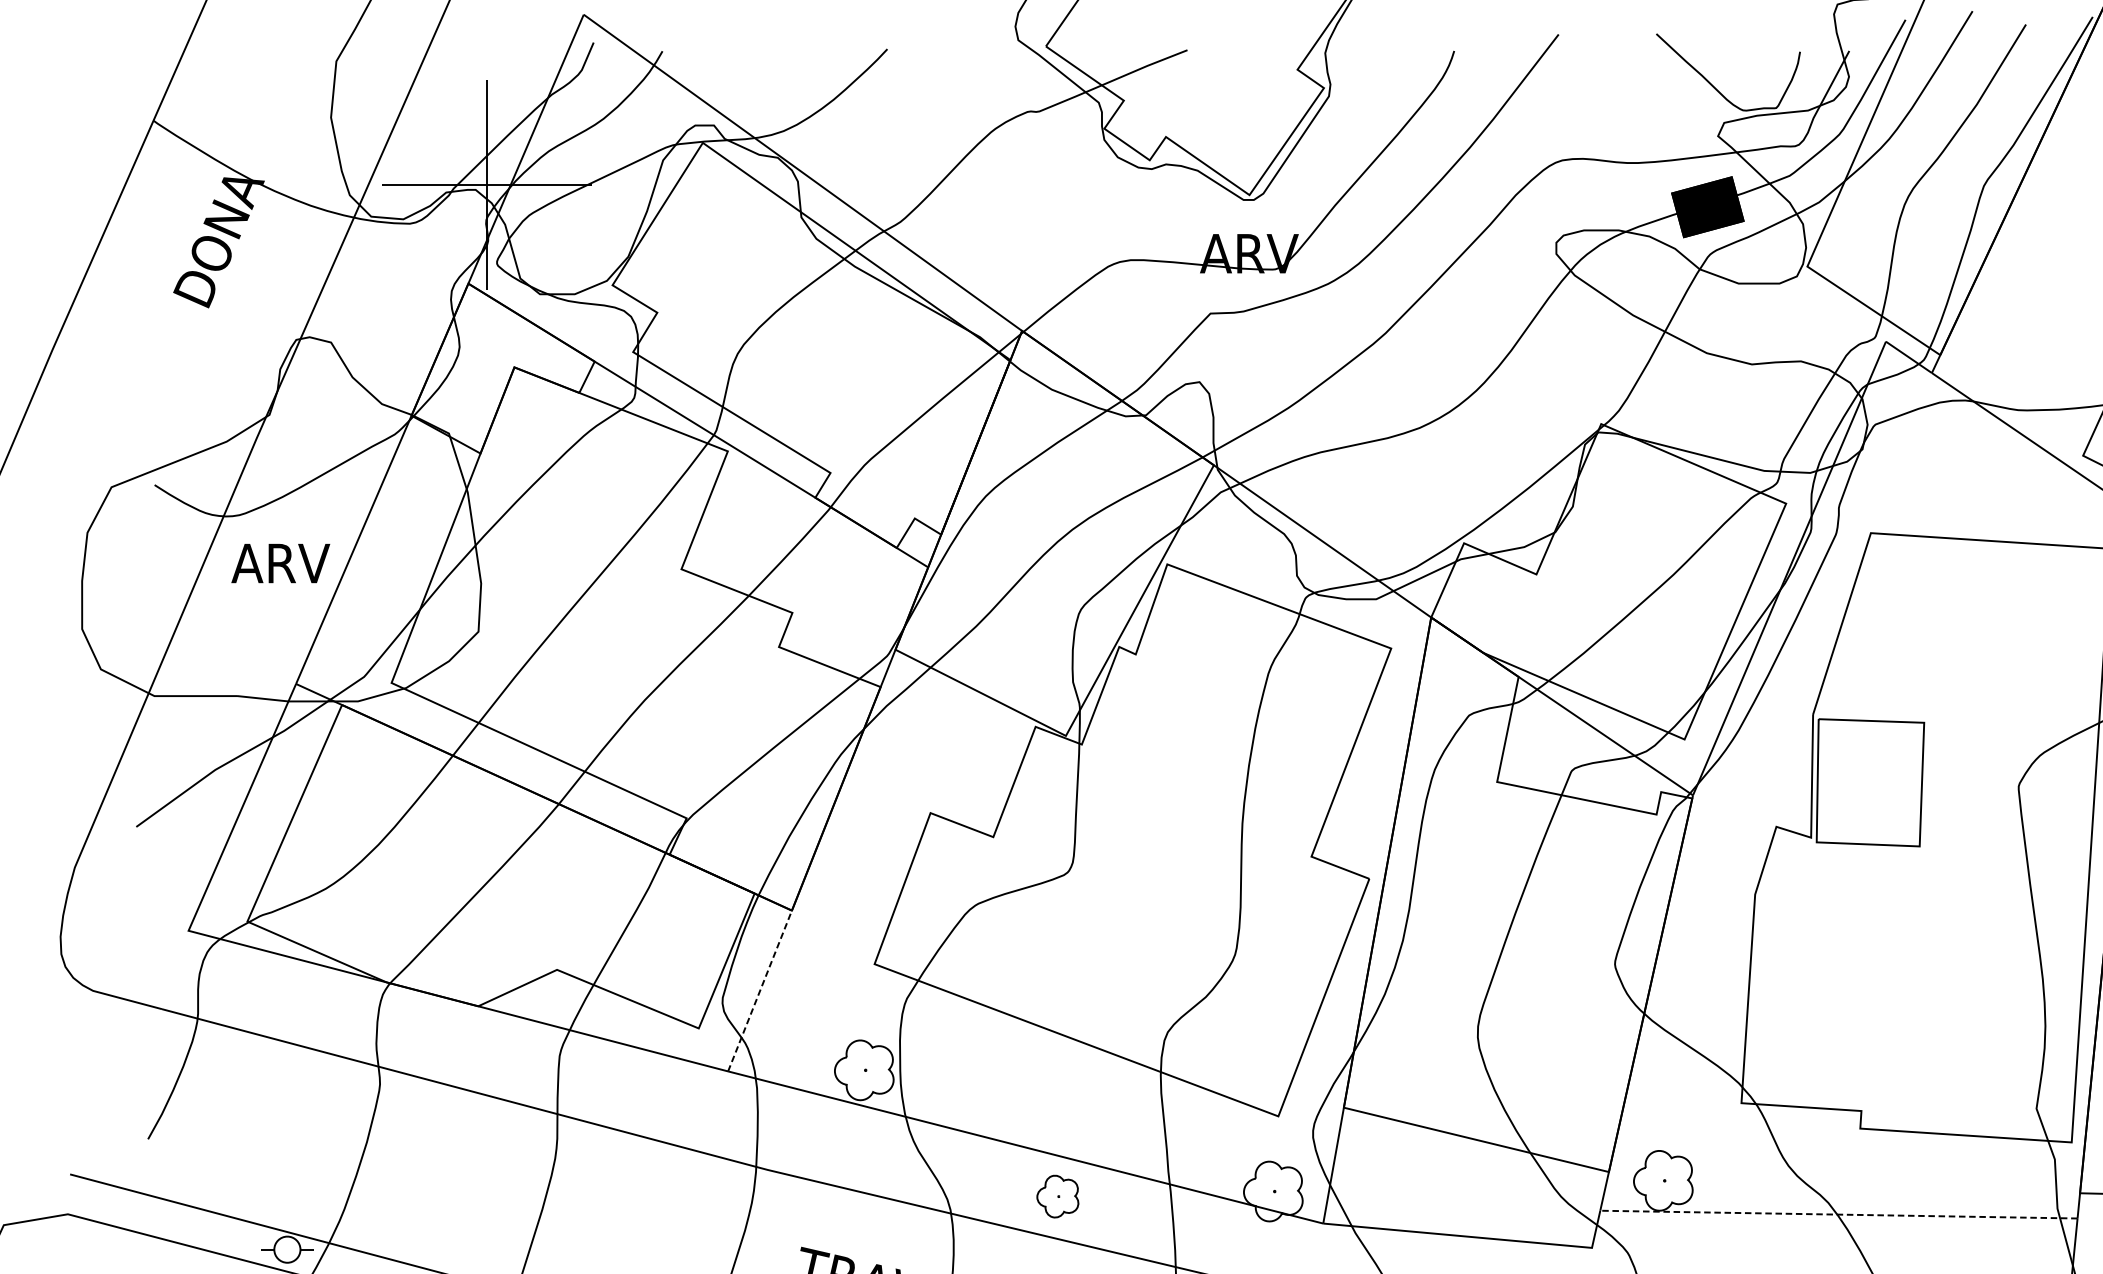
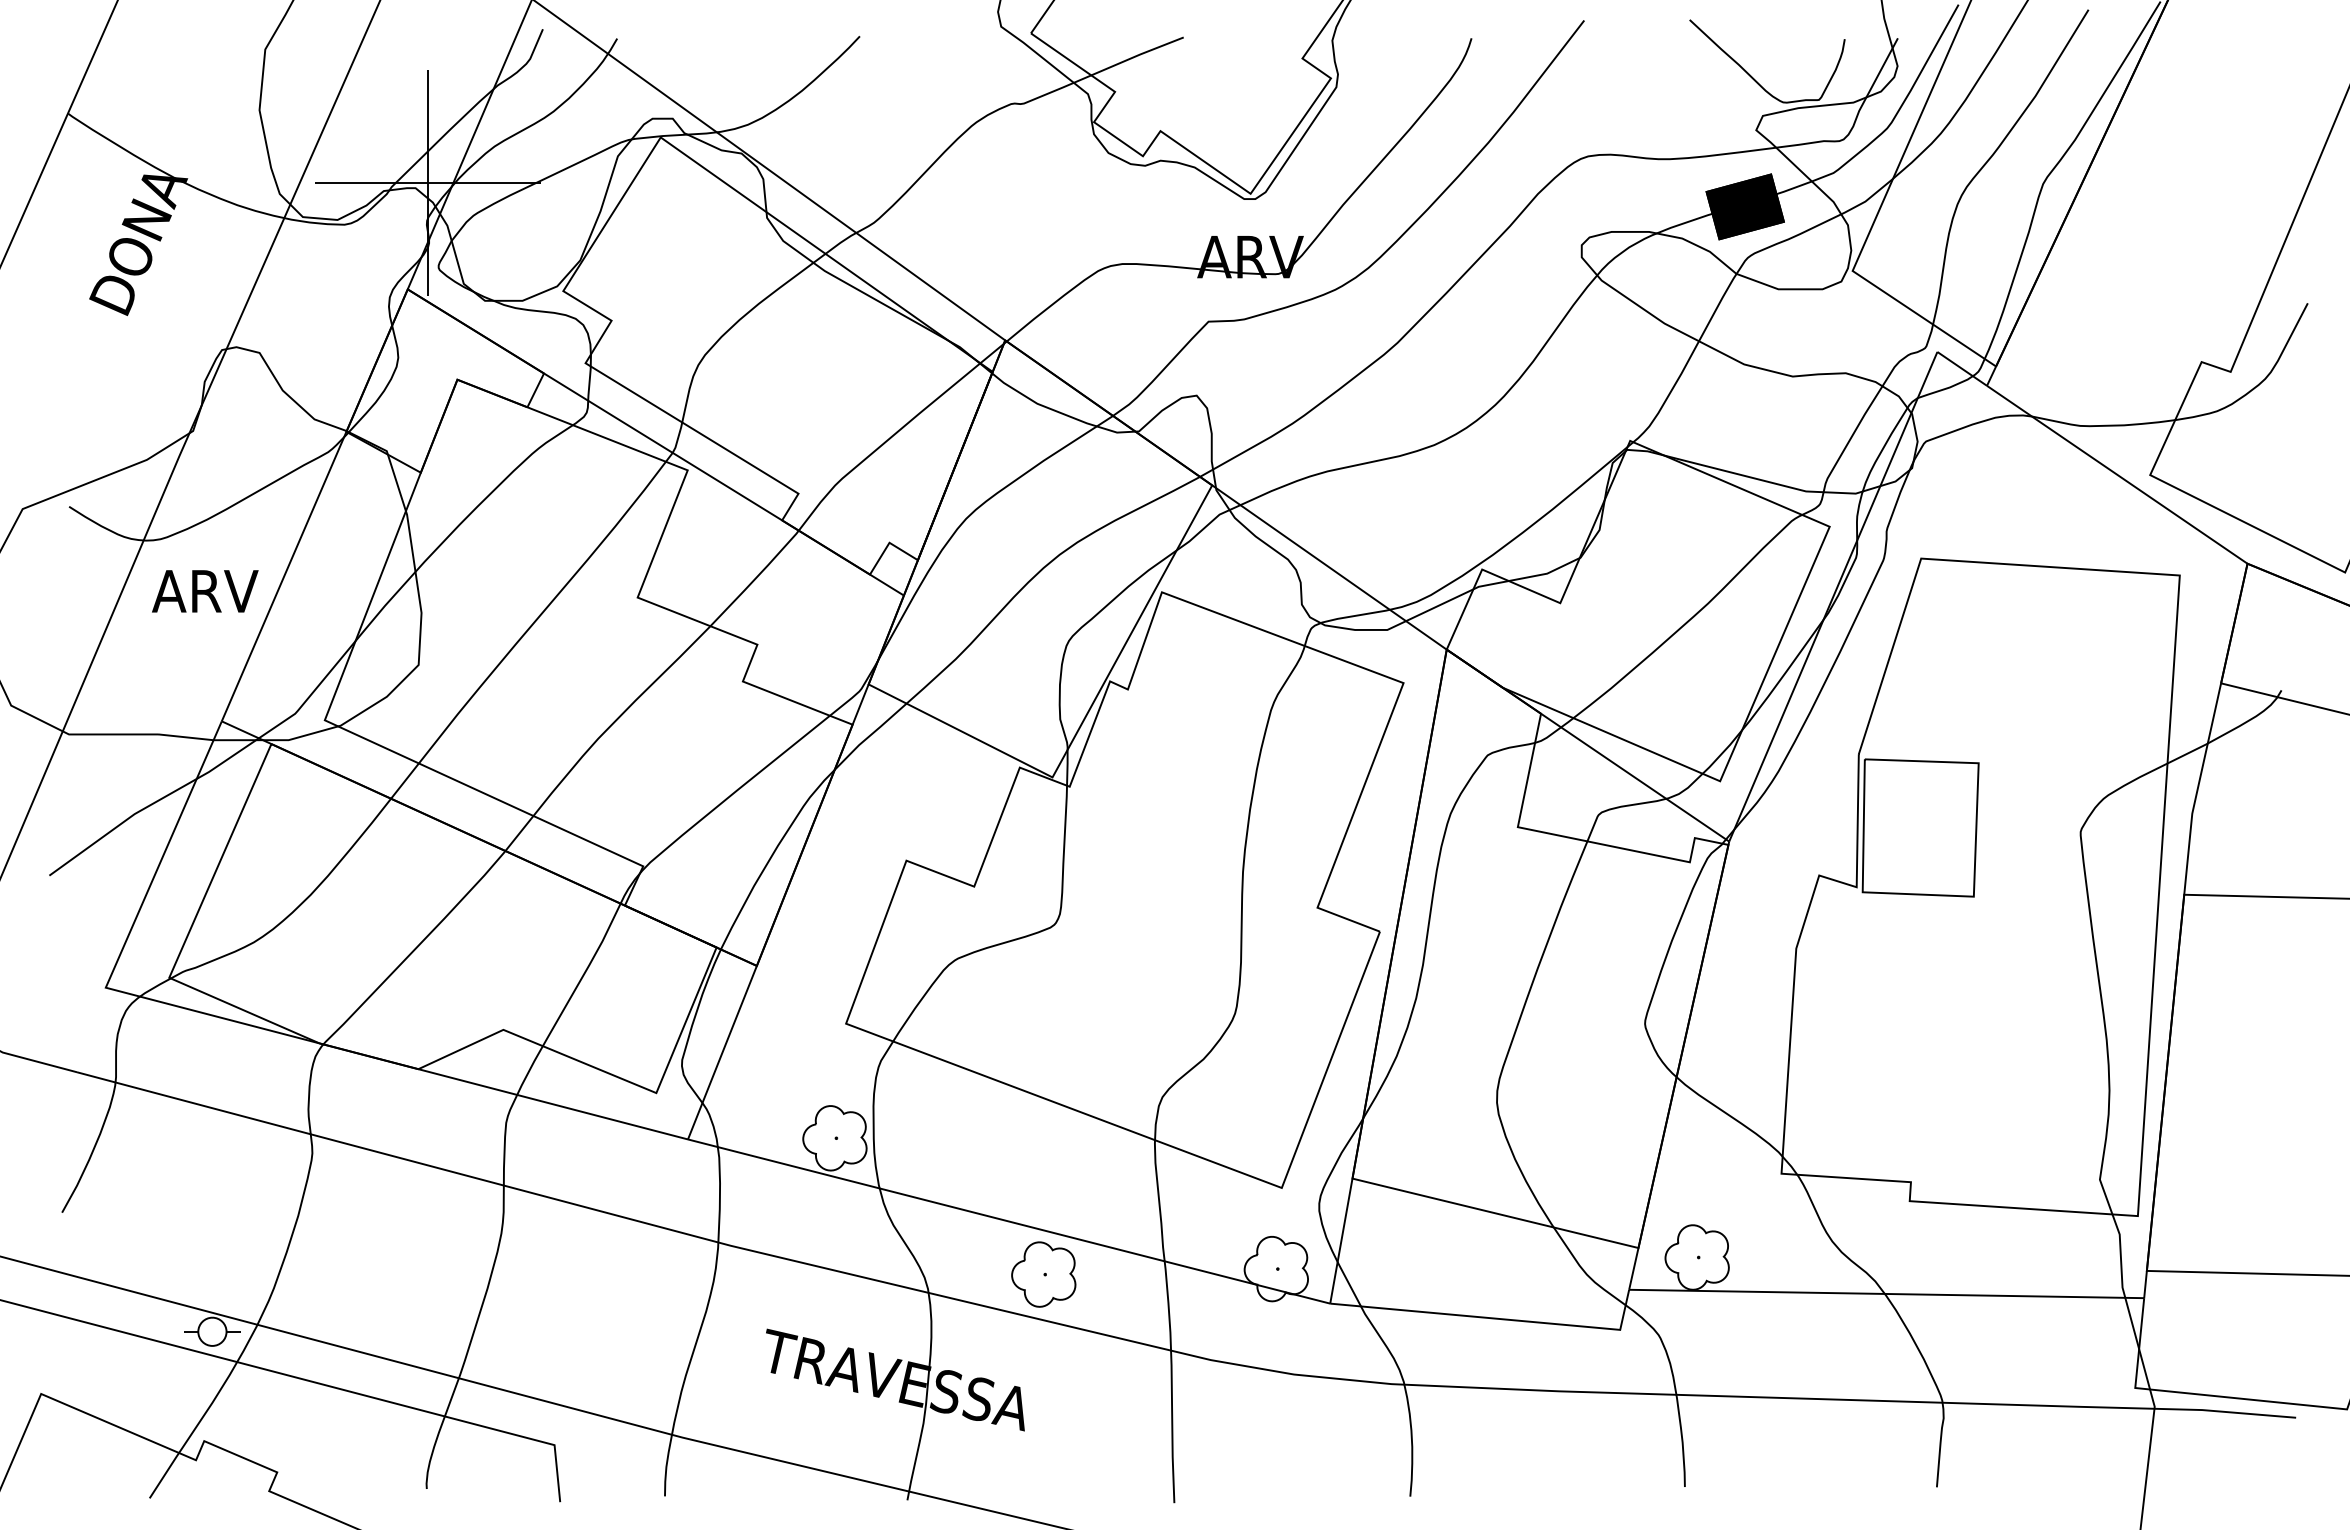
line: (760, 990) -> (722, 1052), dashed -> solid
part: (1057, 1196) -> (1043, 1274), size x1.43
line: (1838, 1214) -> (1886, 1293), dashed -> solid

